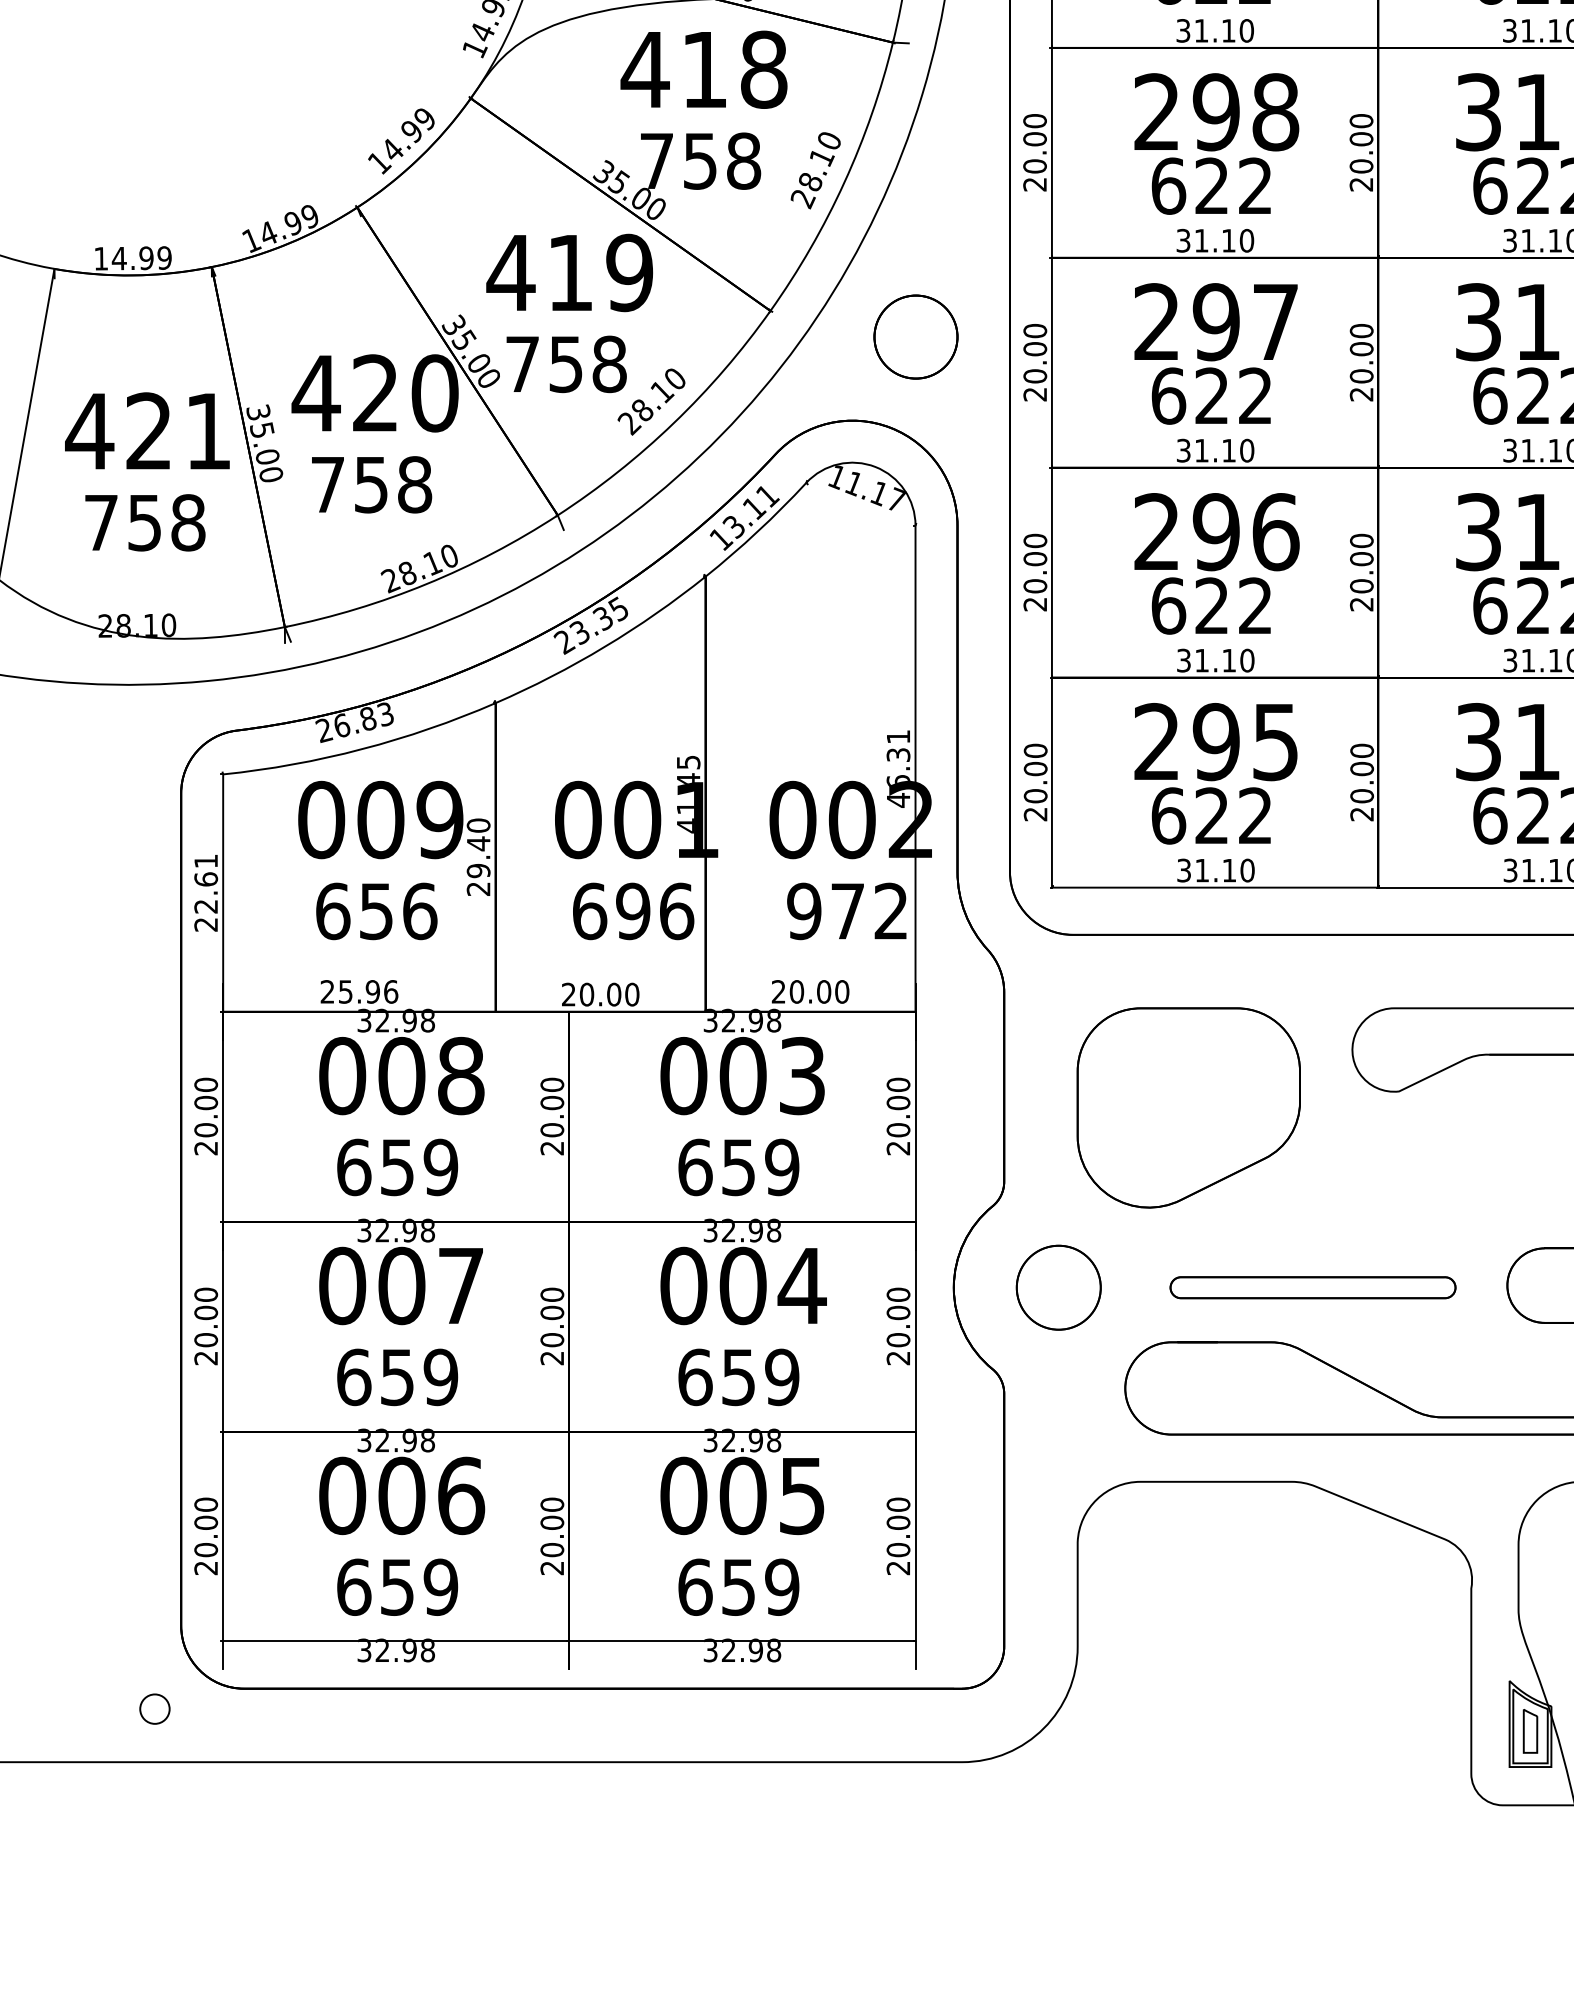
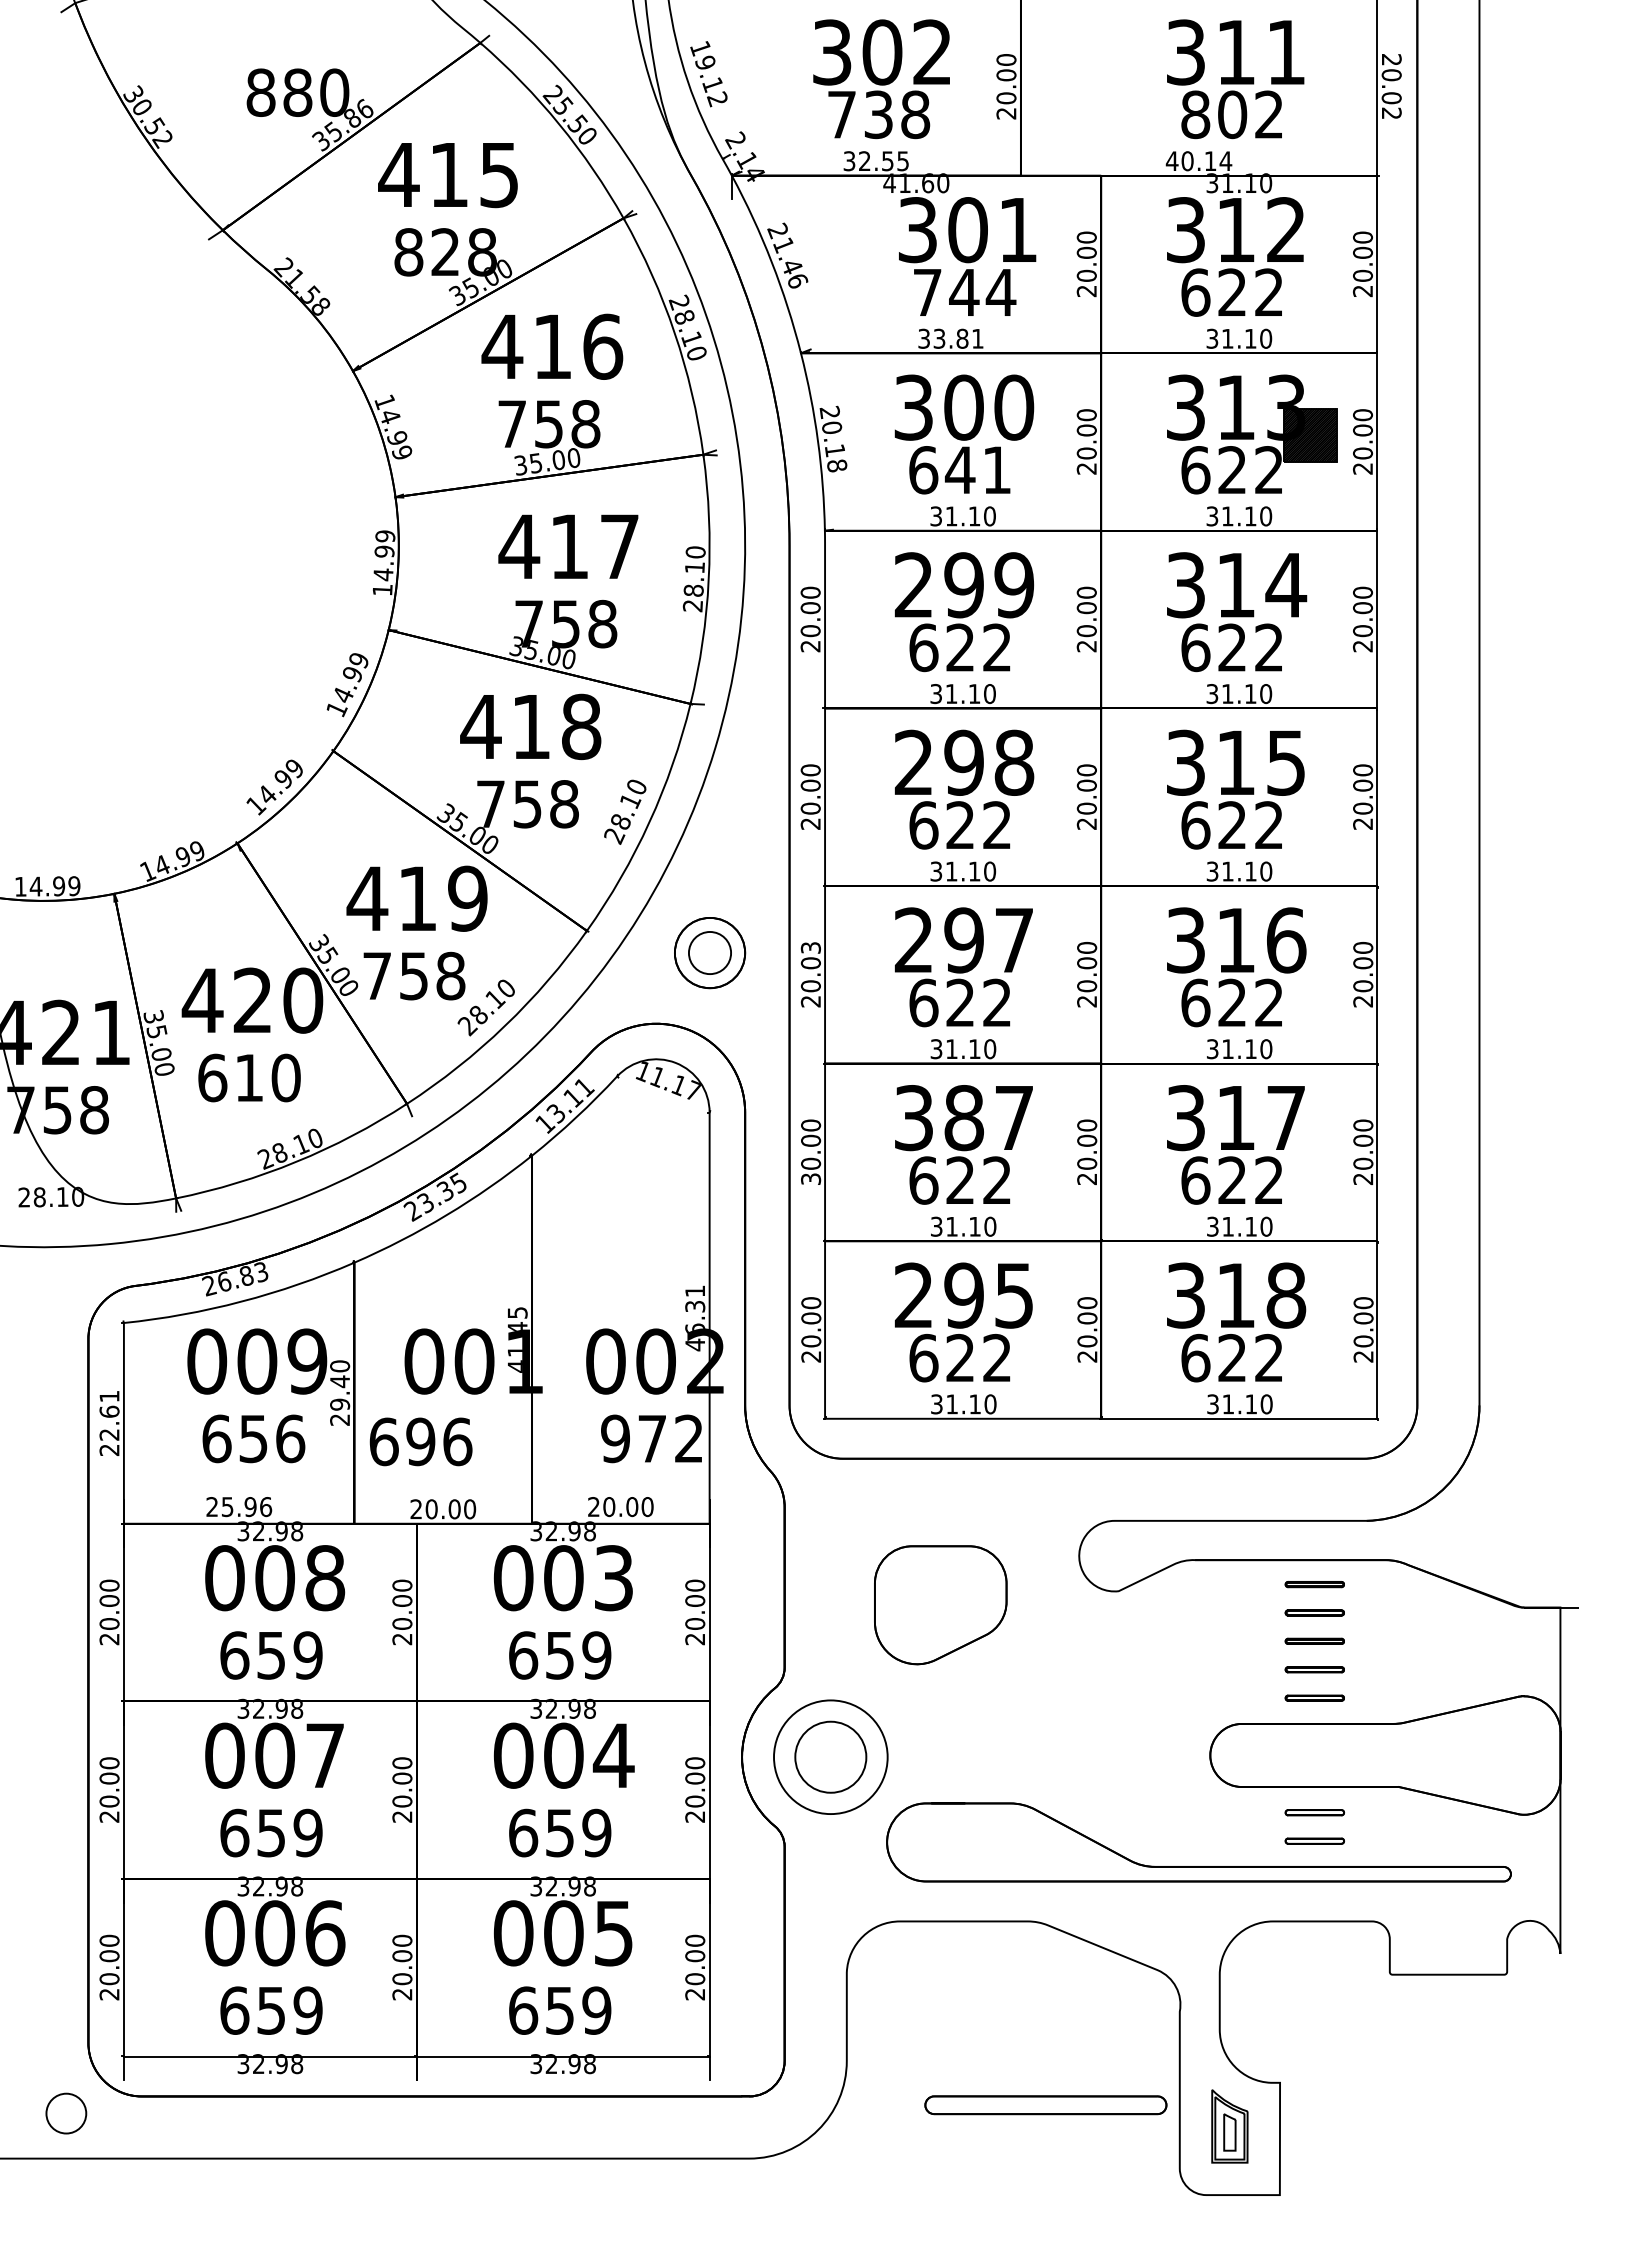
text: (1034, 330) -> (810, 947), 20.00 -> 20.03
circle: (915, 336) -> (709, 952), size x0.6
text: (371, 484) -> (249, 1077), 758 -> 610
text: (1216, 532) -> (964, 1118), 296 -> 387
text: (1035, 603) -> (811, 1178), 20.00 -> 30.00
text: (632, 910) -> (420, 1441), moved
part: (1188, 1108) -> (940, 1605), size x0.7
circle: (1058, 1286) -> (830, 1756), size x1.6
part: (1312, 1288) -> (1045, 2105), moved
circle: (154, 1708) -> (65, 2113), size x1.6

